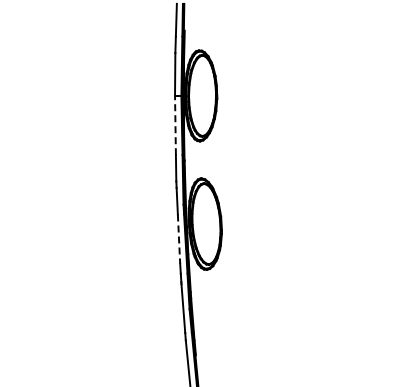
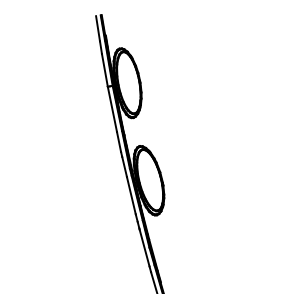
line: (175, 125) -> (112, 109), dashed -> solid
line: (179, 239) -> (131, 195), dashed -> solid

